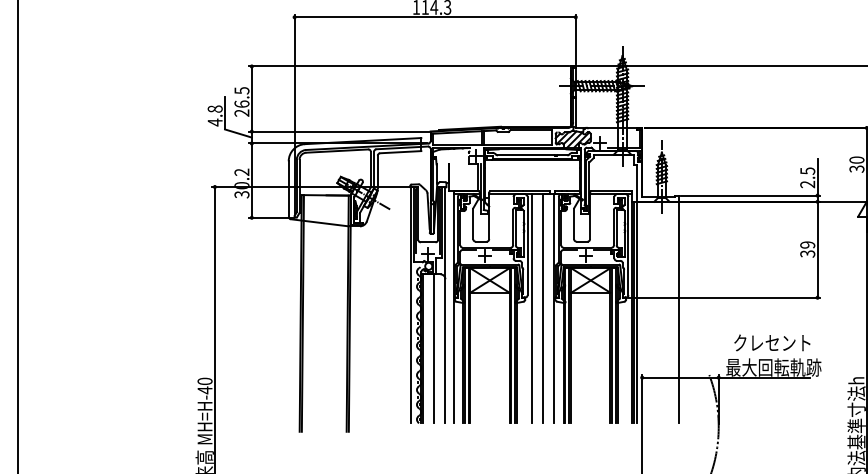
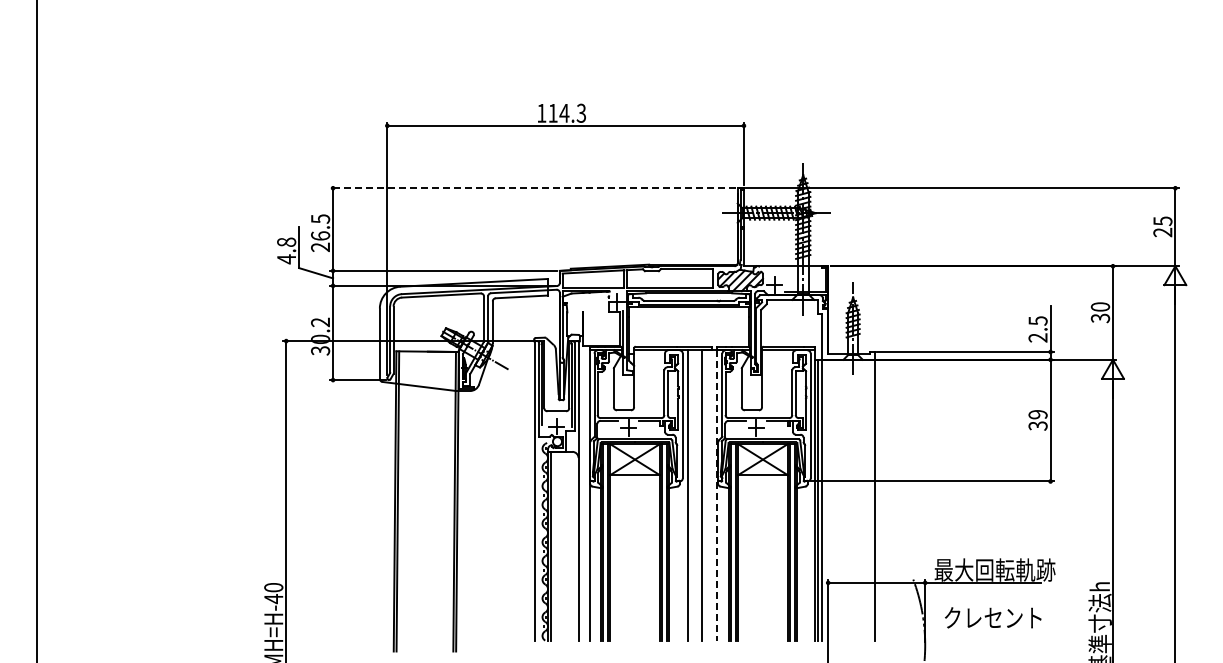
line: (409, 66) -> (532, 188), solid -> dashed
line: (554, 309) -> (716, 496), solid -> dashed
text: (772, 342) -> (993, 617), moved
line: (433, 348) -> (563, 545), removed

